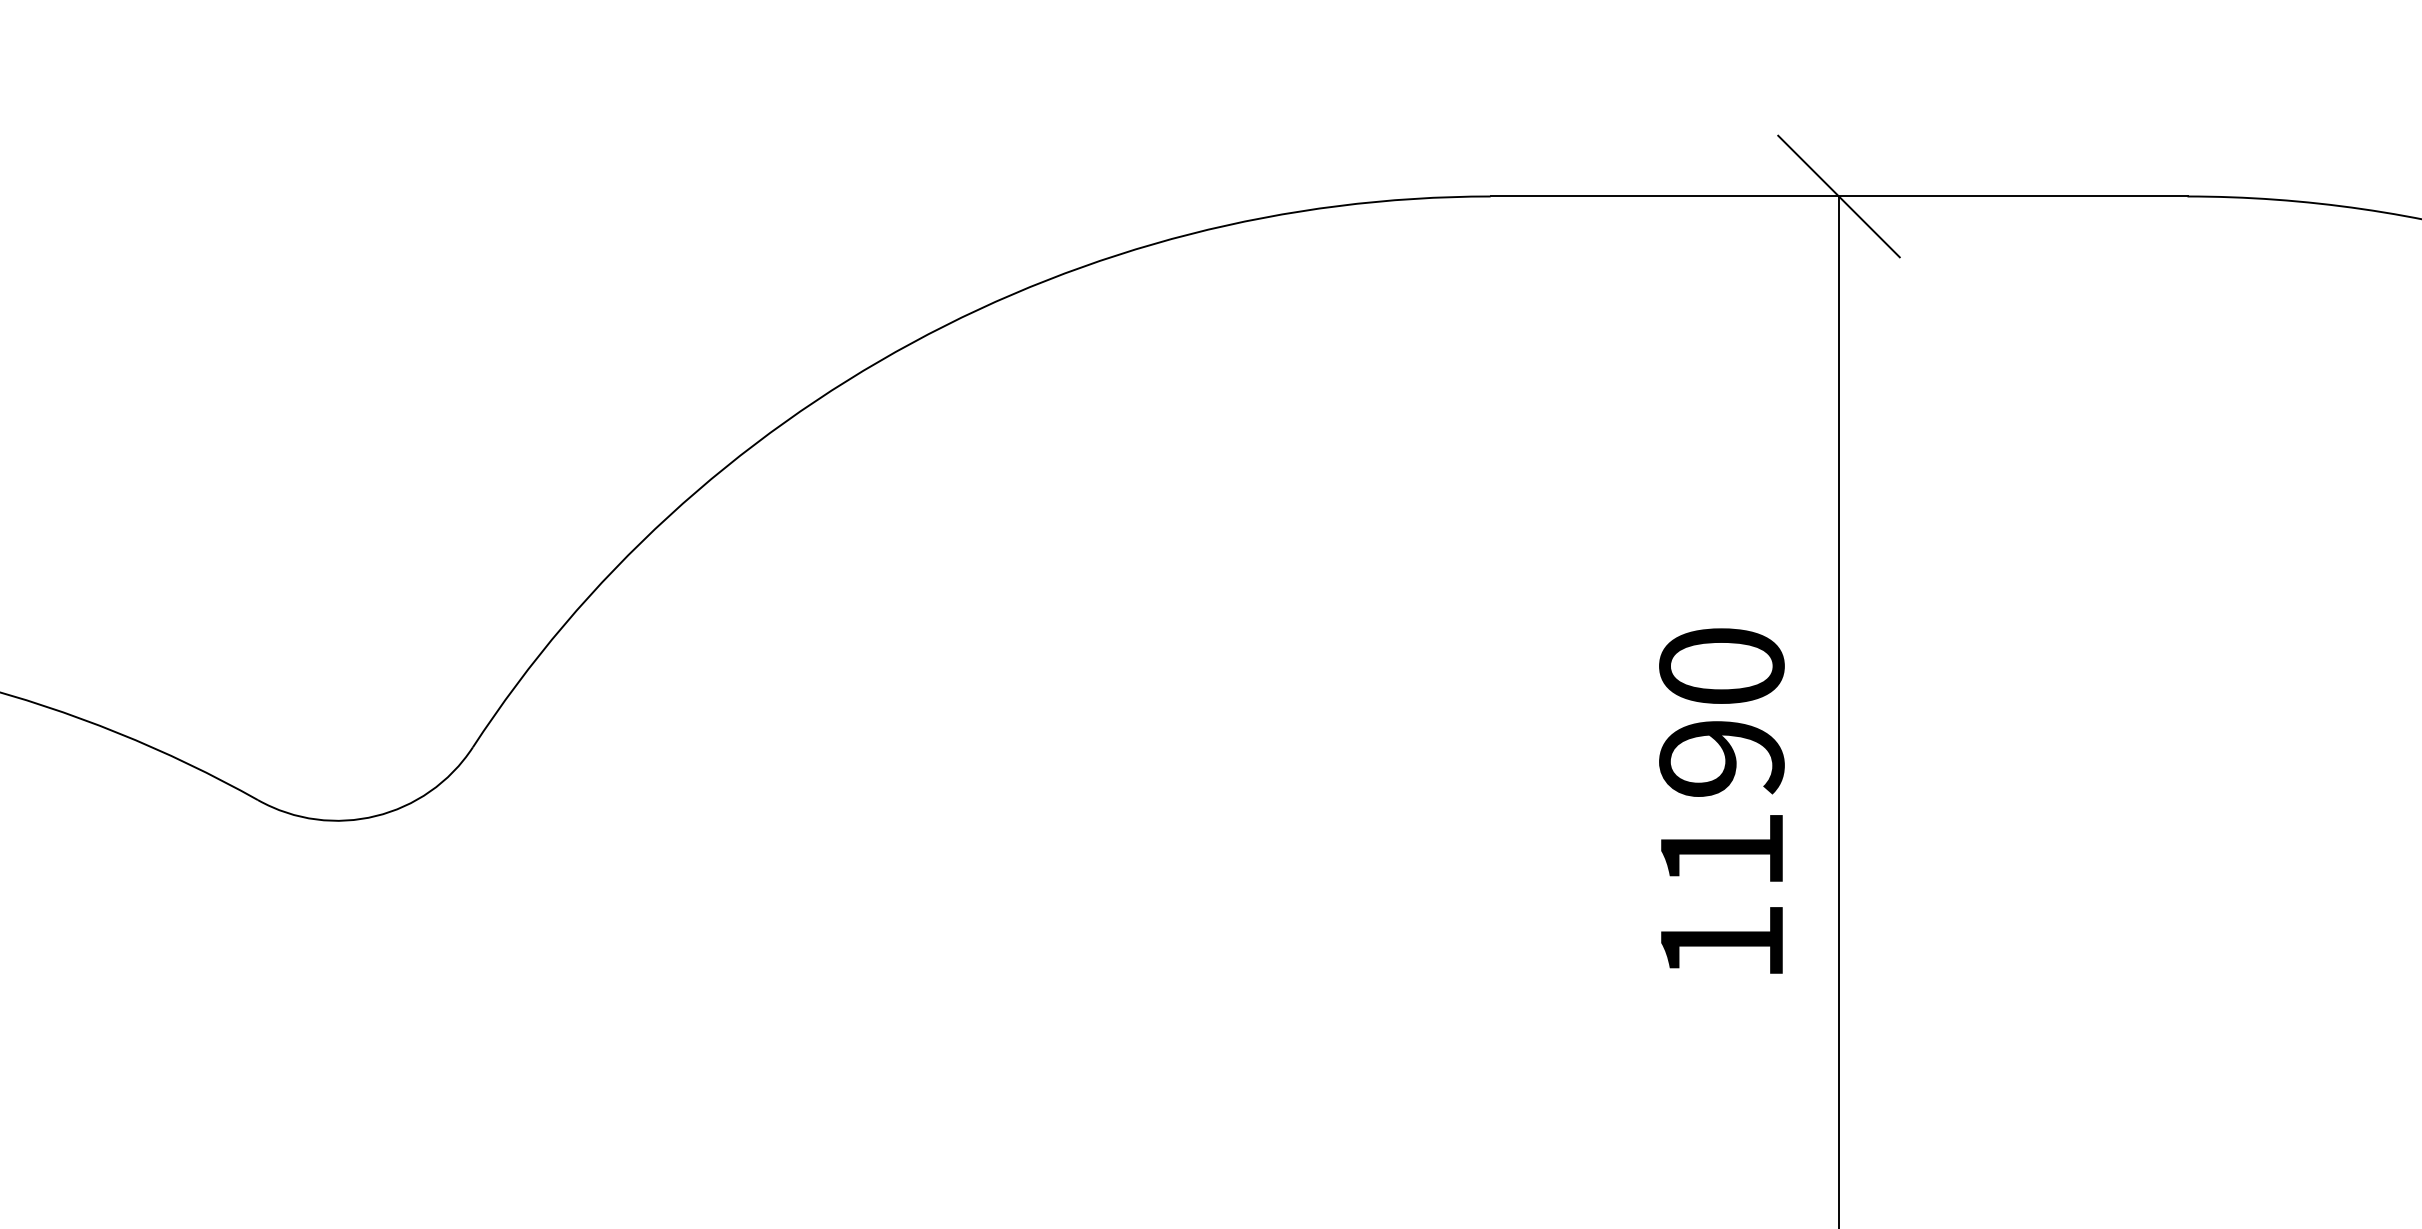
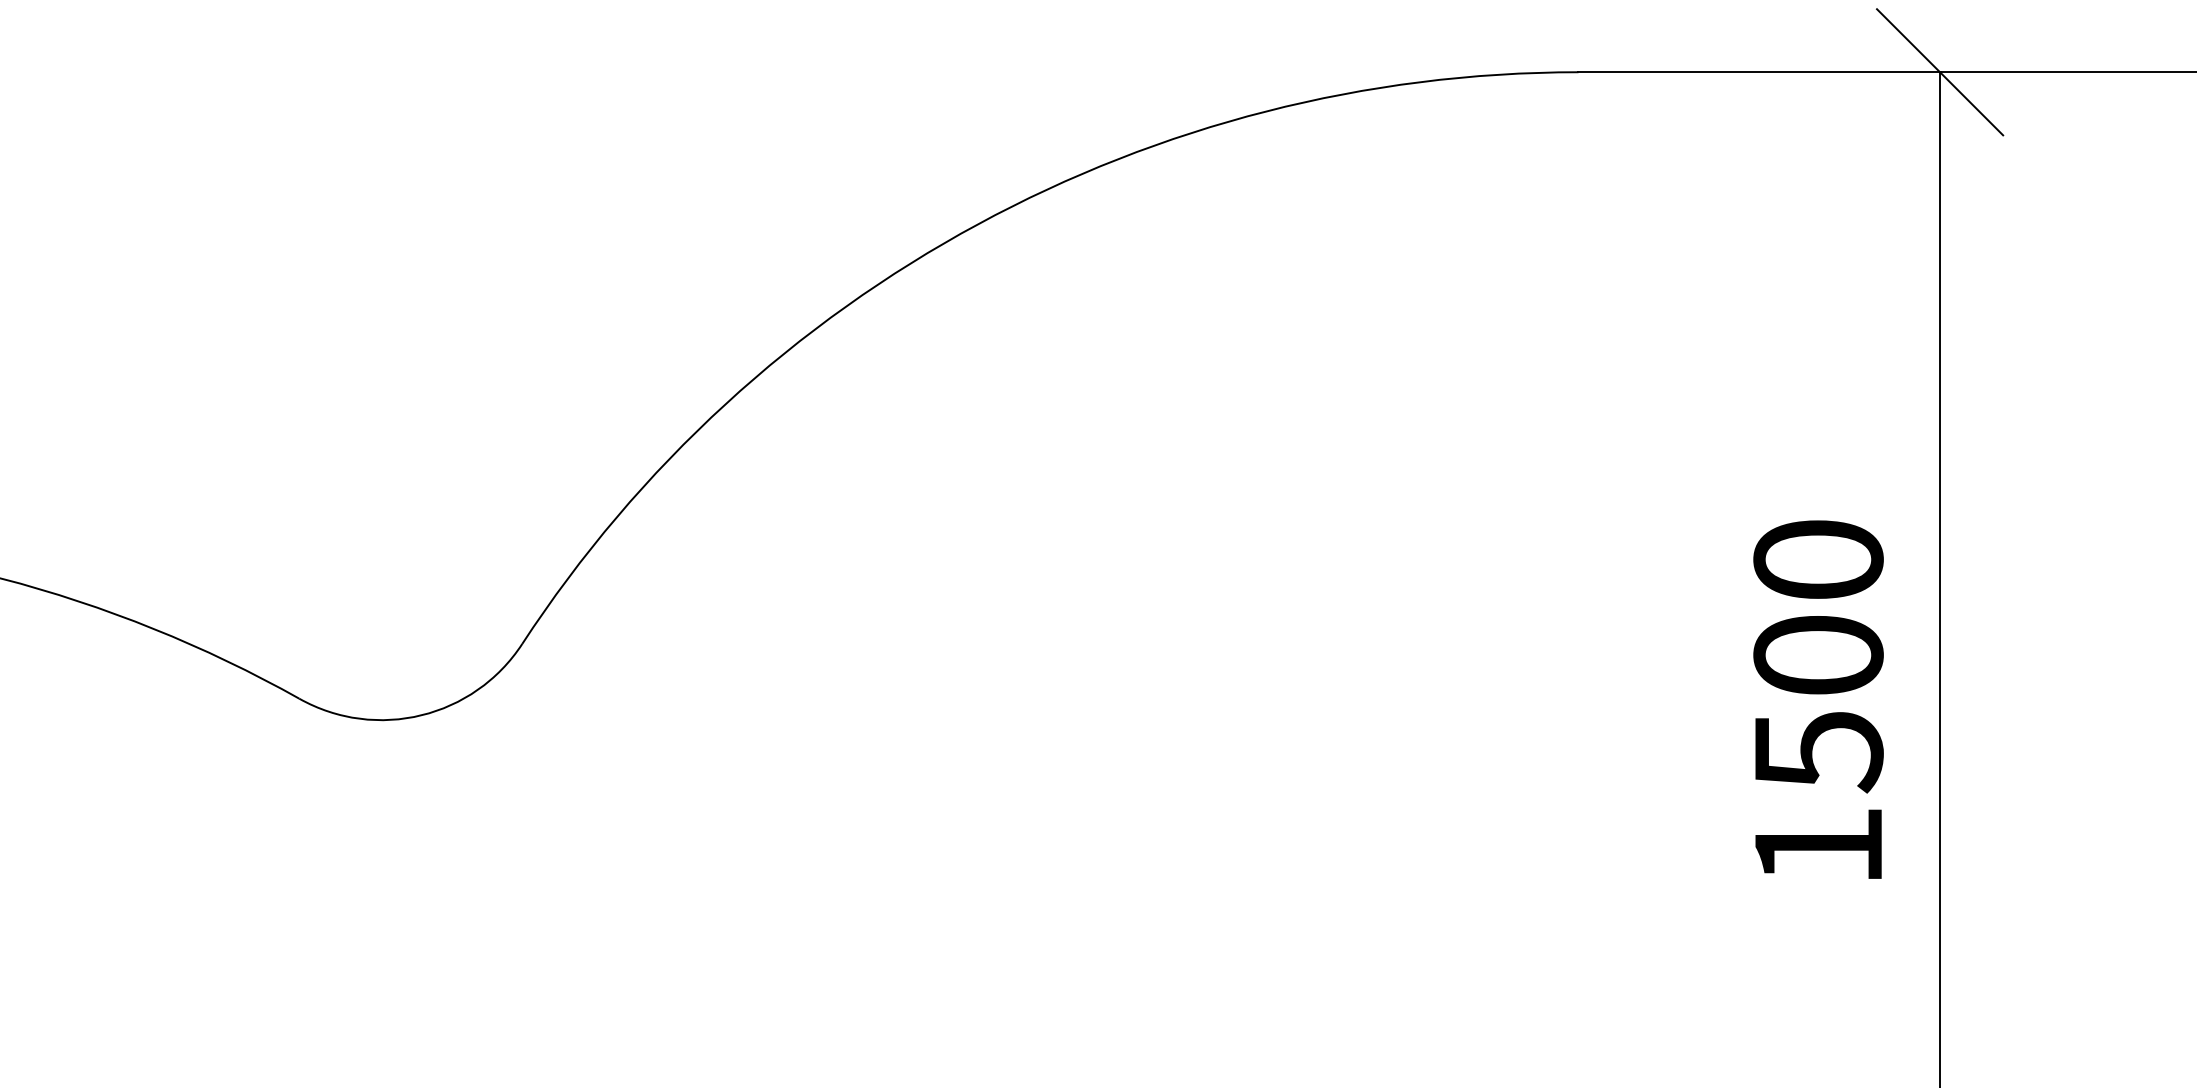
text: (1721, 805) -> (1818, 704), 1190 -> 1500

